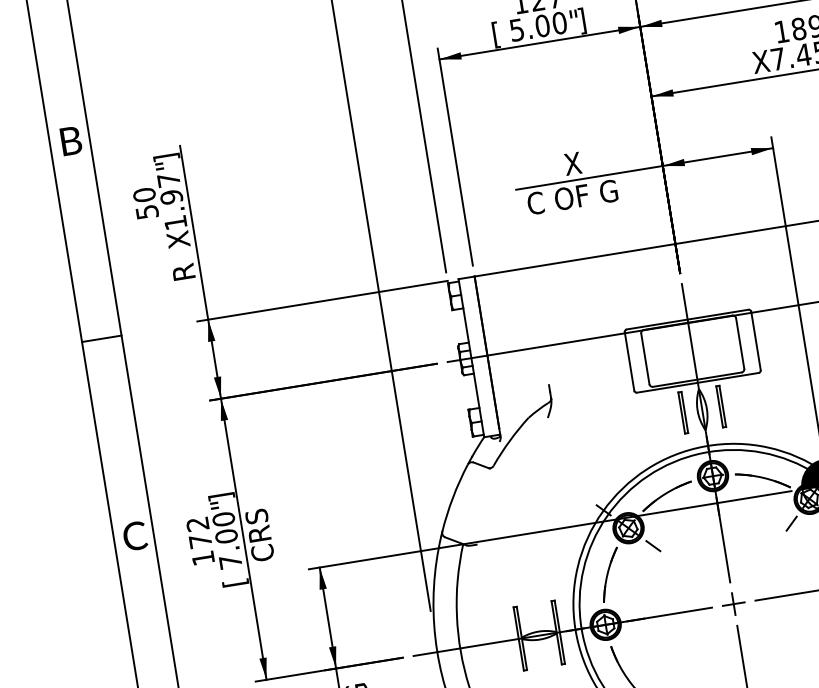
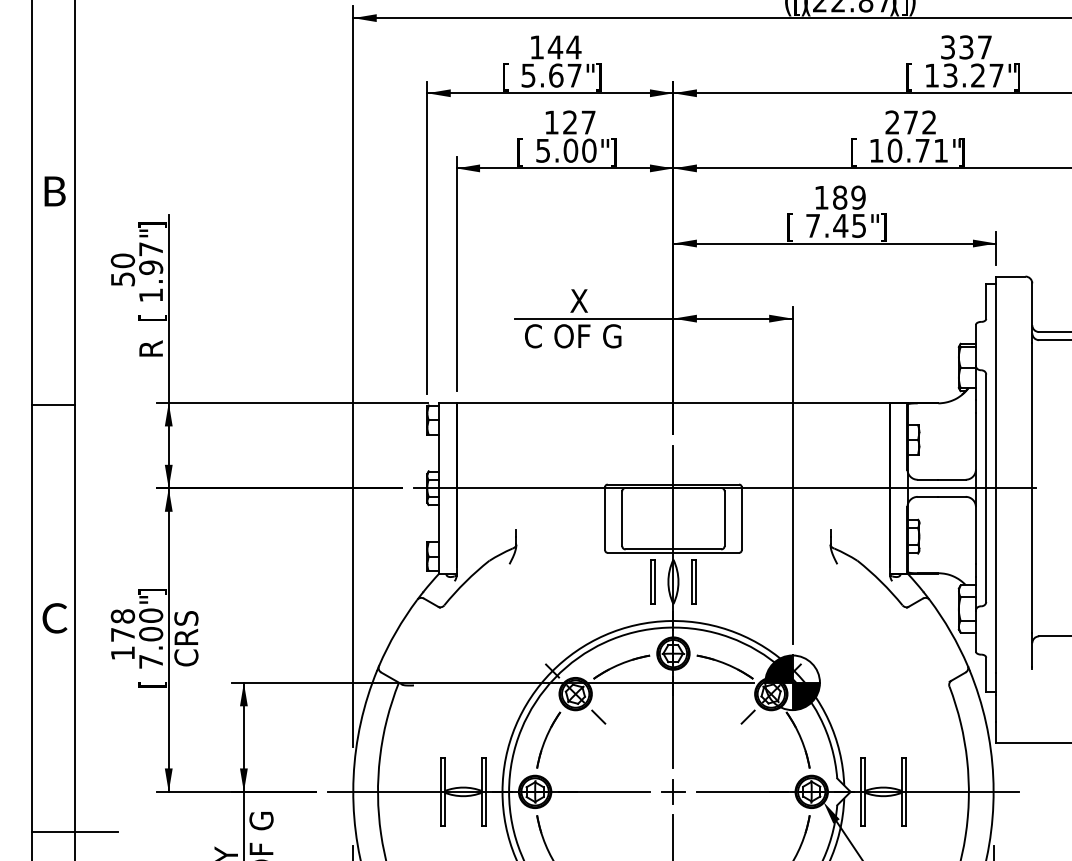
text: (761, 63) -> (794, 227), X -> [
text: (179, 239) -> (152, 313), X -> [
text: (197, 524) -> (122, 616), 172 -> 178

